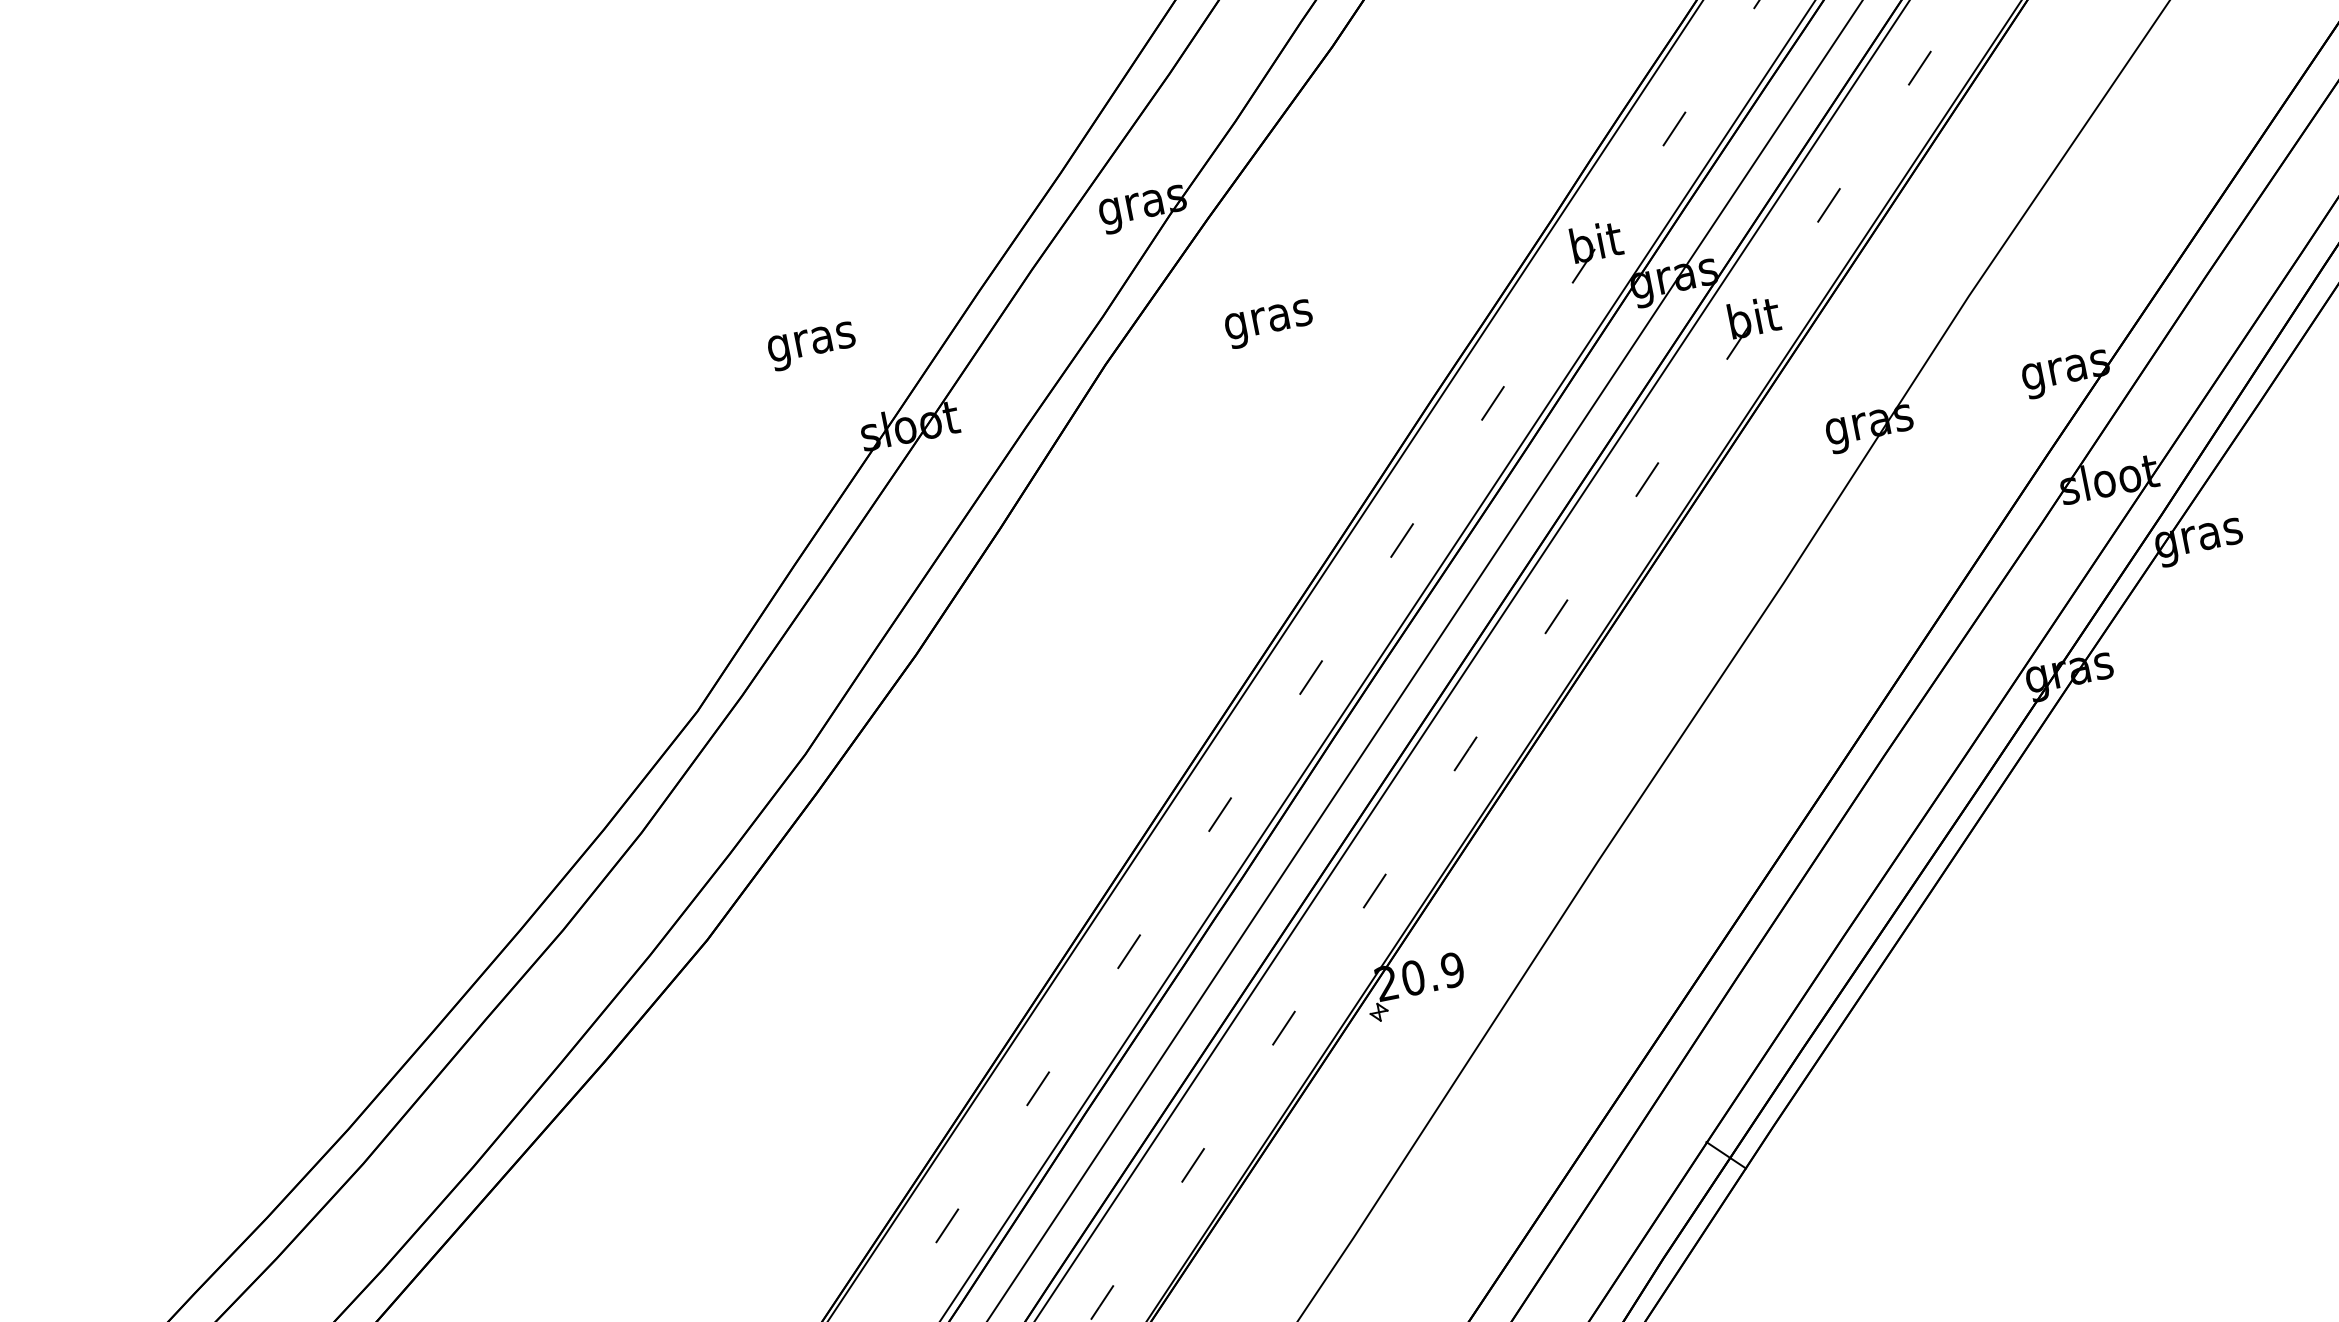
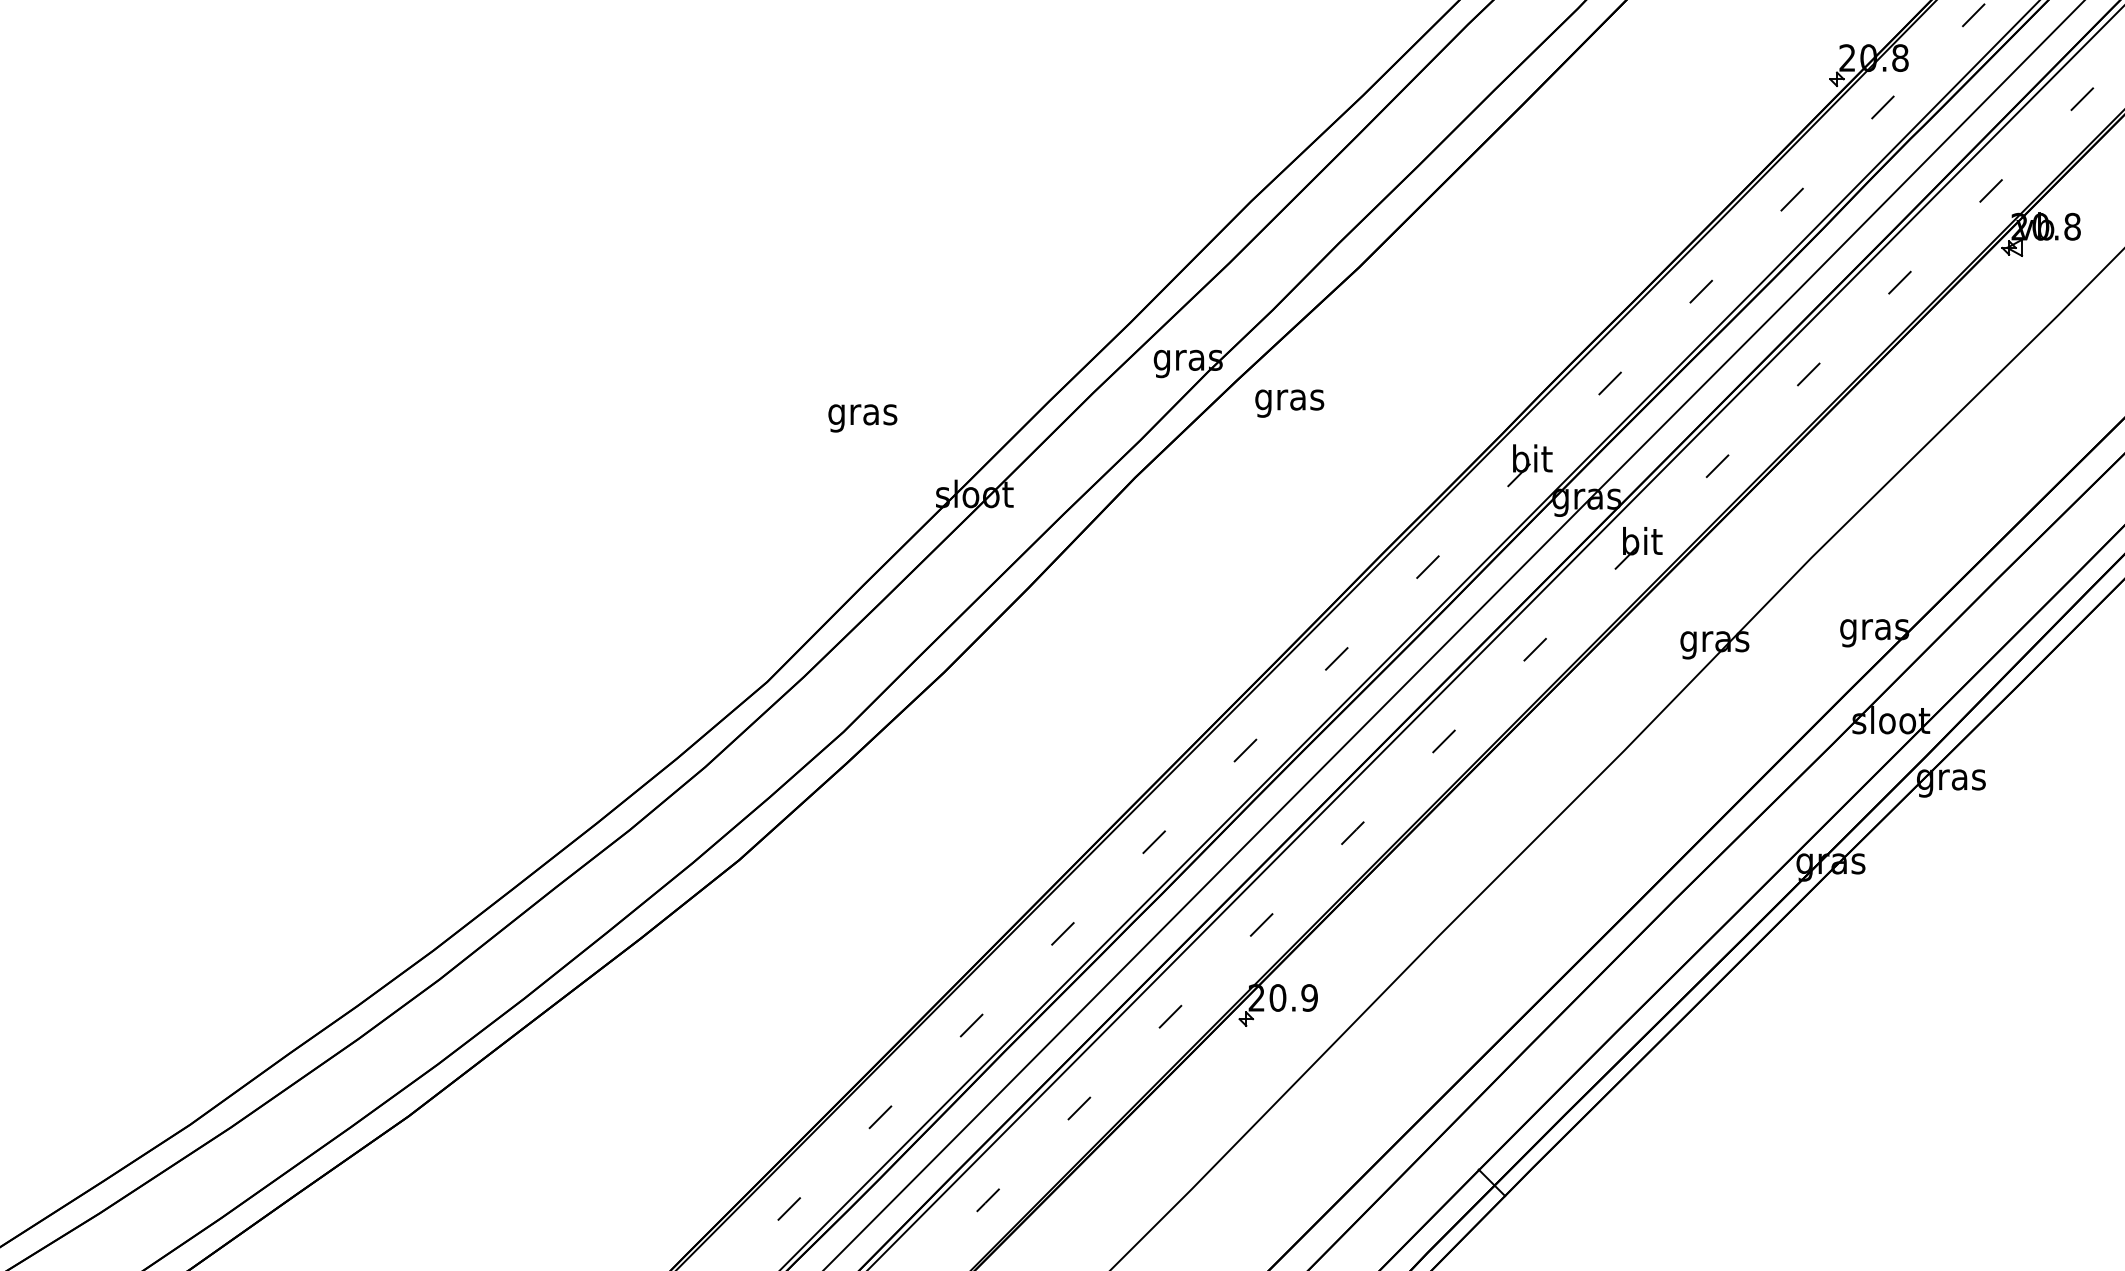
text: (1269, 324) -> (1289, 403), moved
text: (811, 346) -> (862, 418), moved

